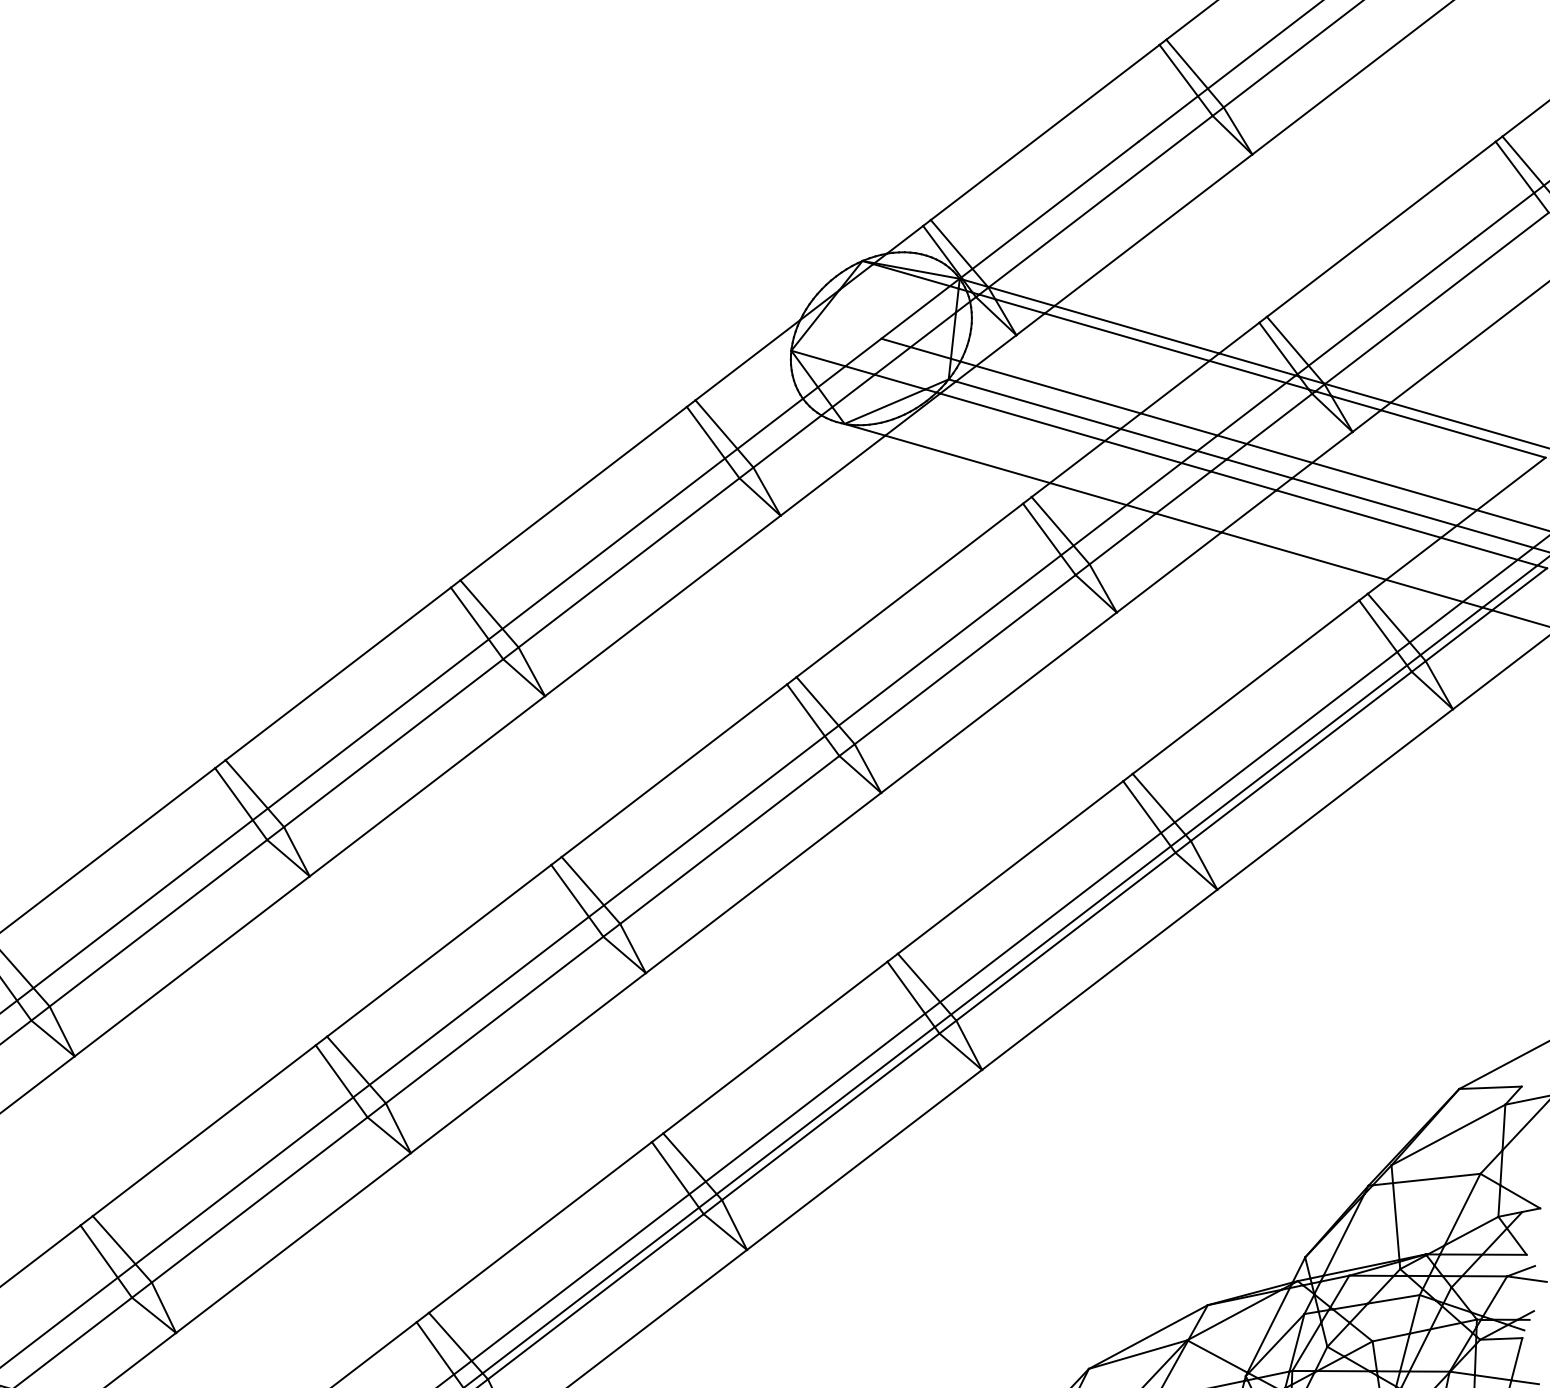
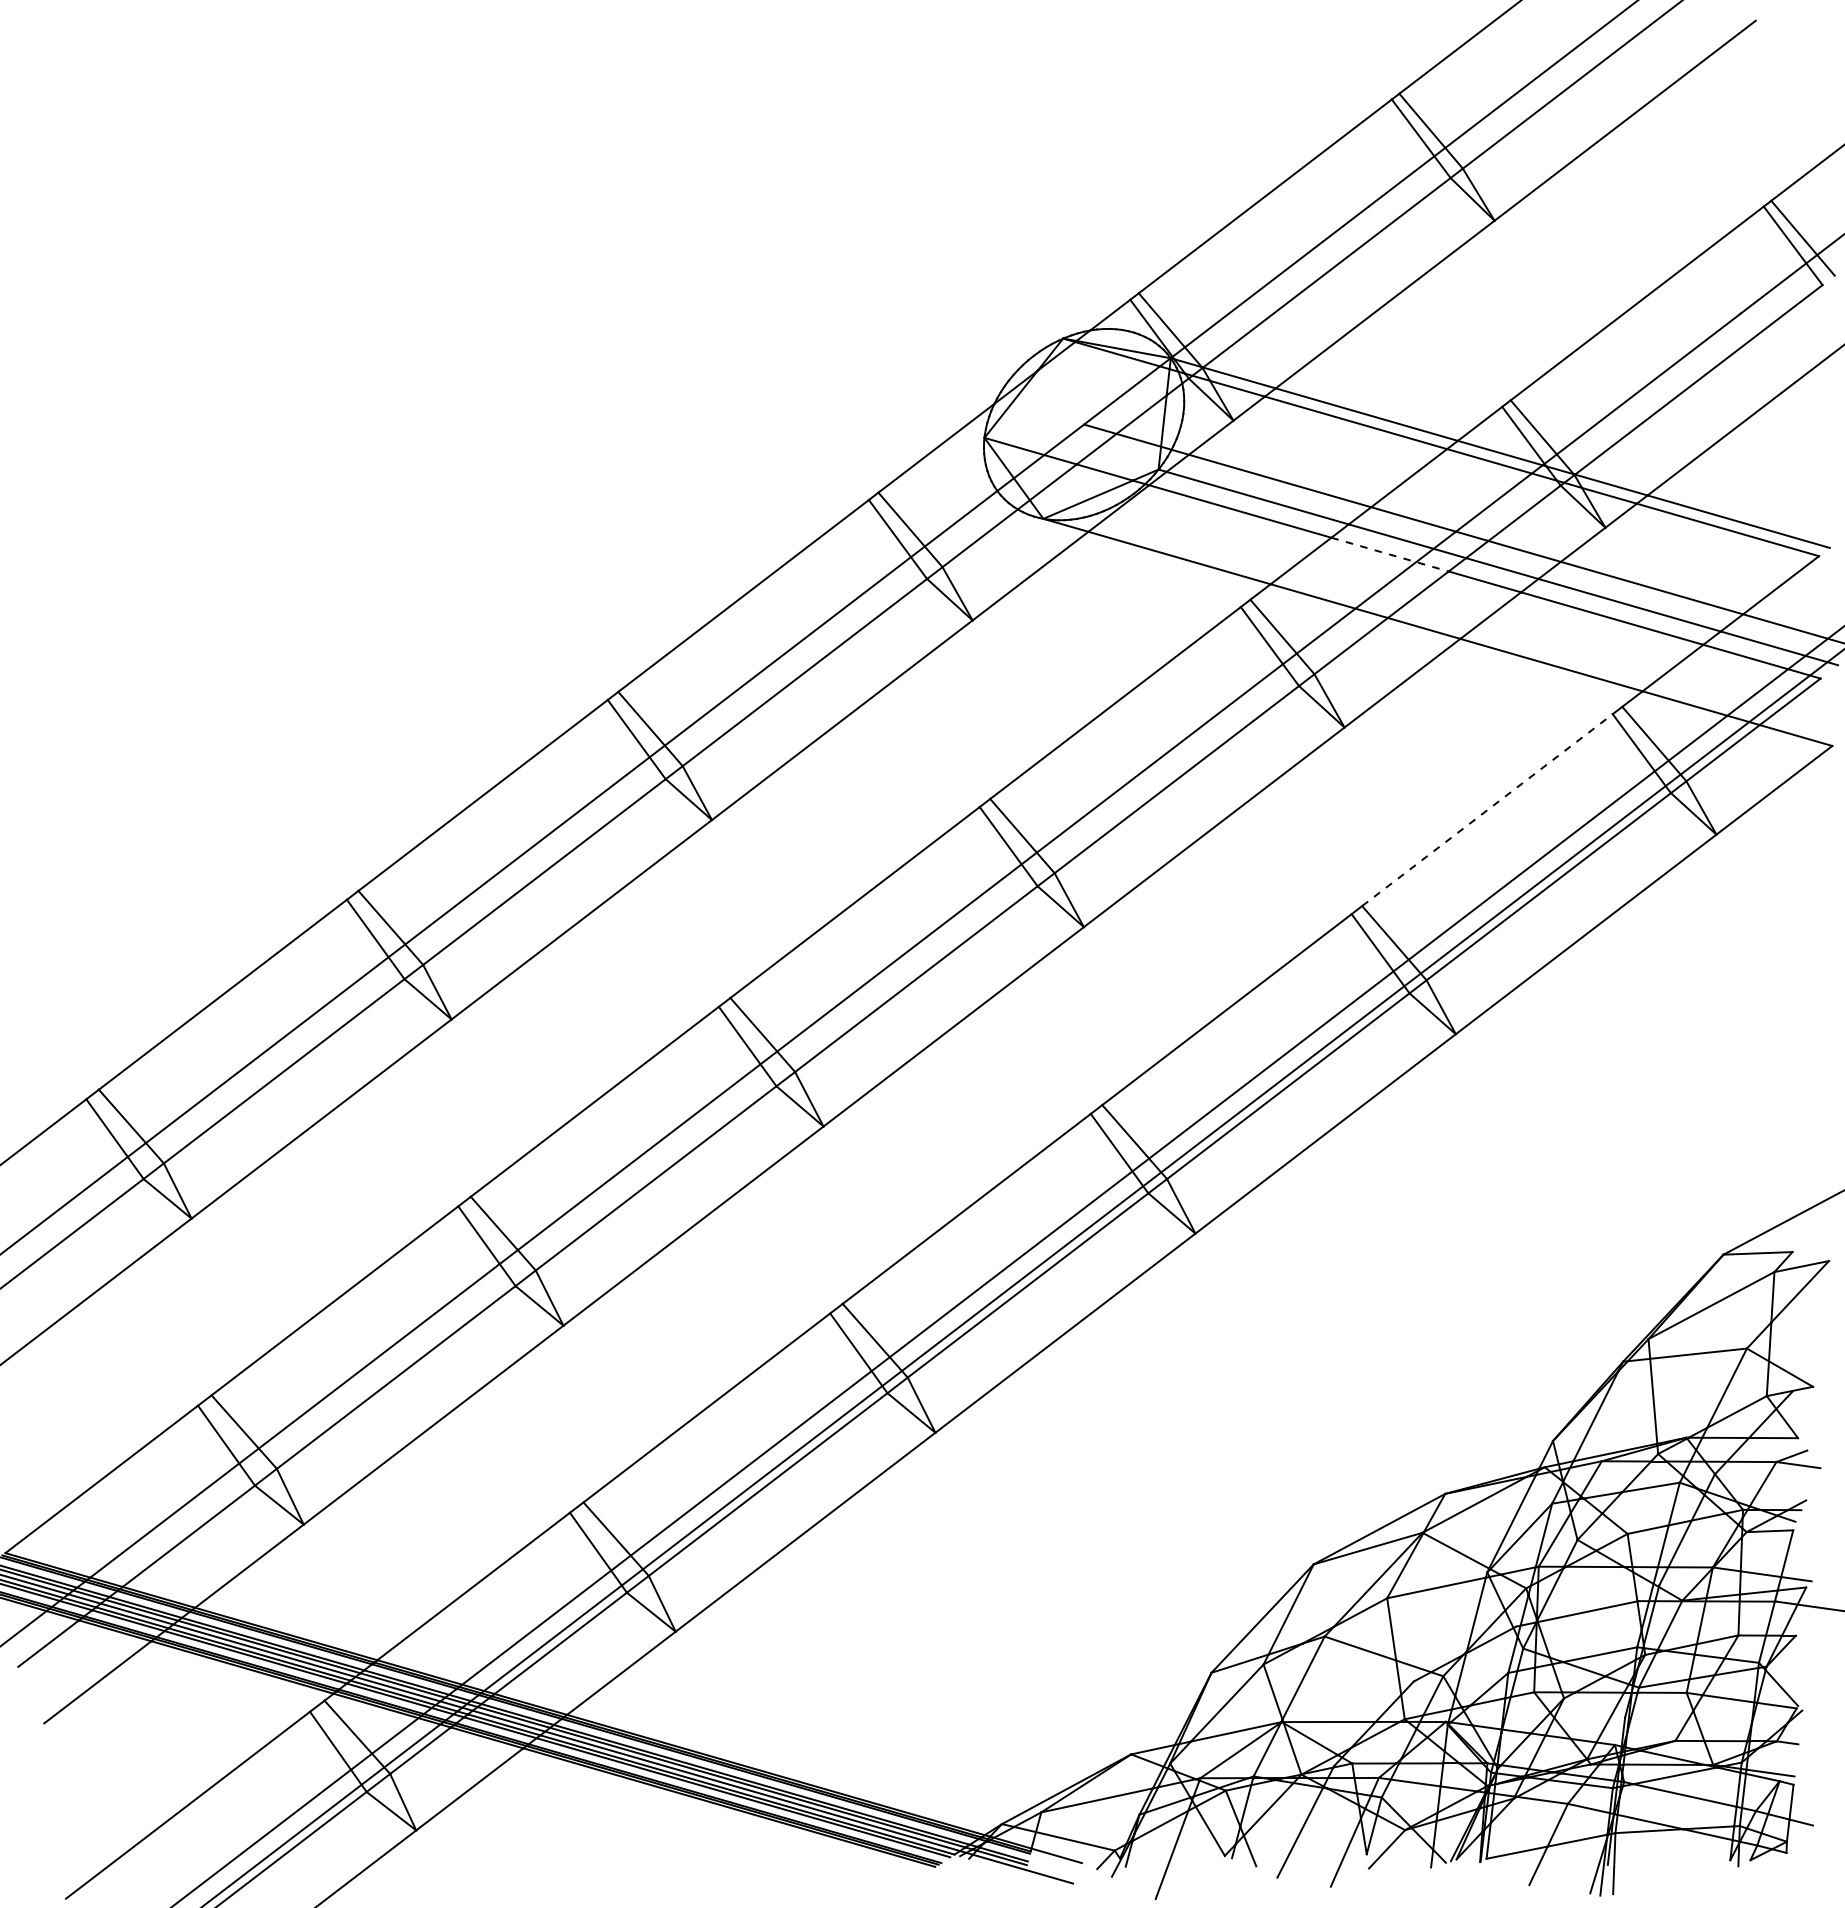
line: (1158, 456) -> (1390, 554), solid -> dashed
line: (1245, 687) -> (1487, 810), solid -> dashed

